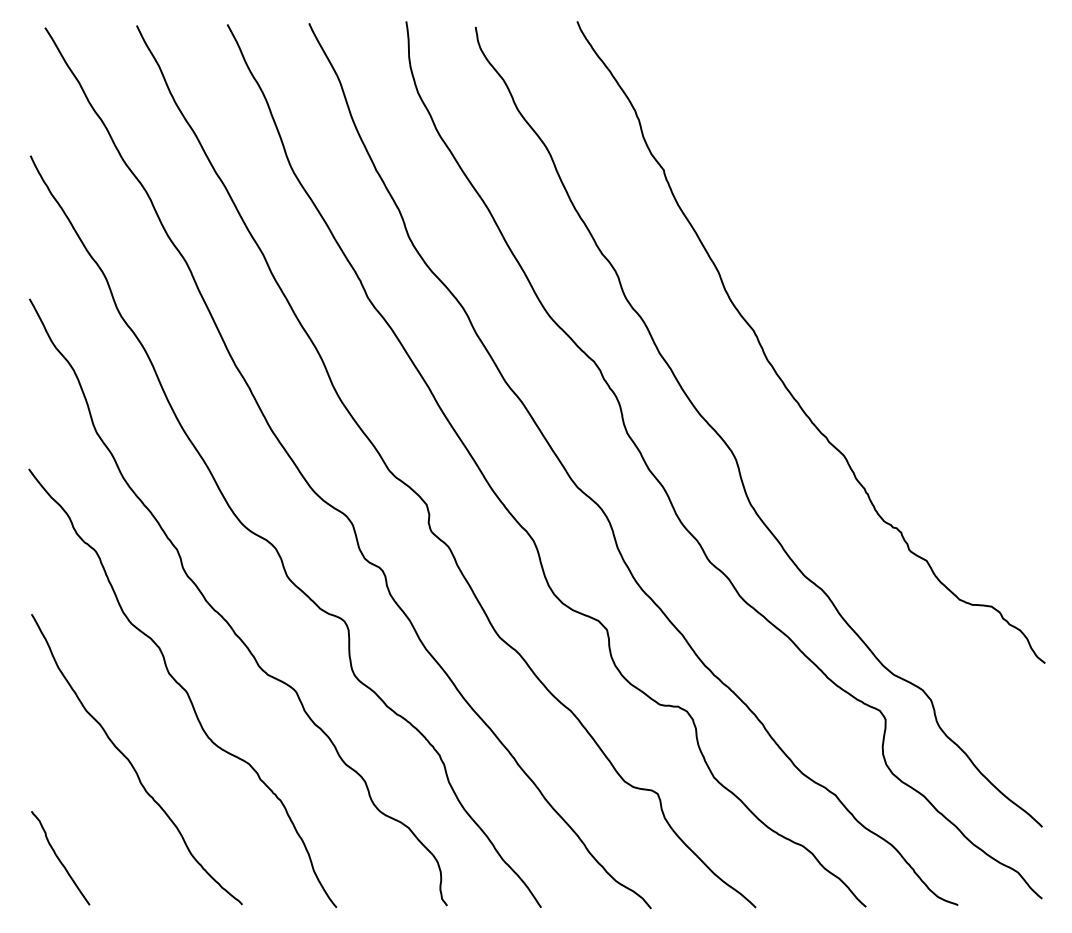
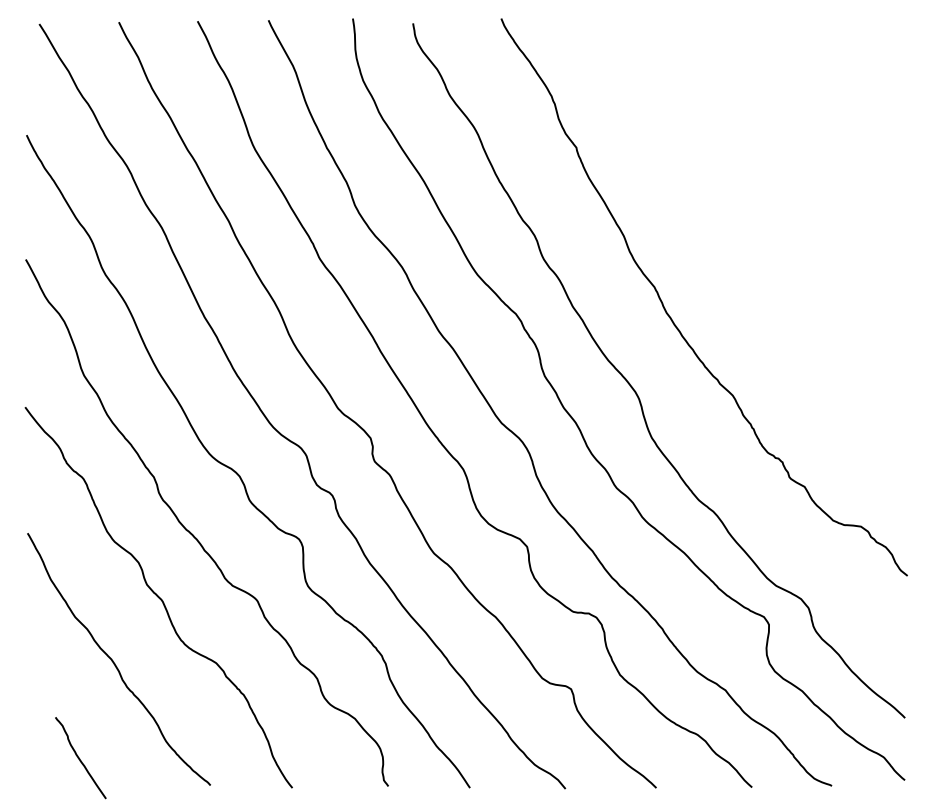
curve: (60, 858) -> (80, 758), moved

